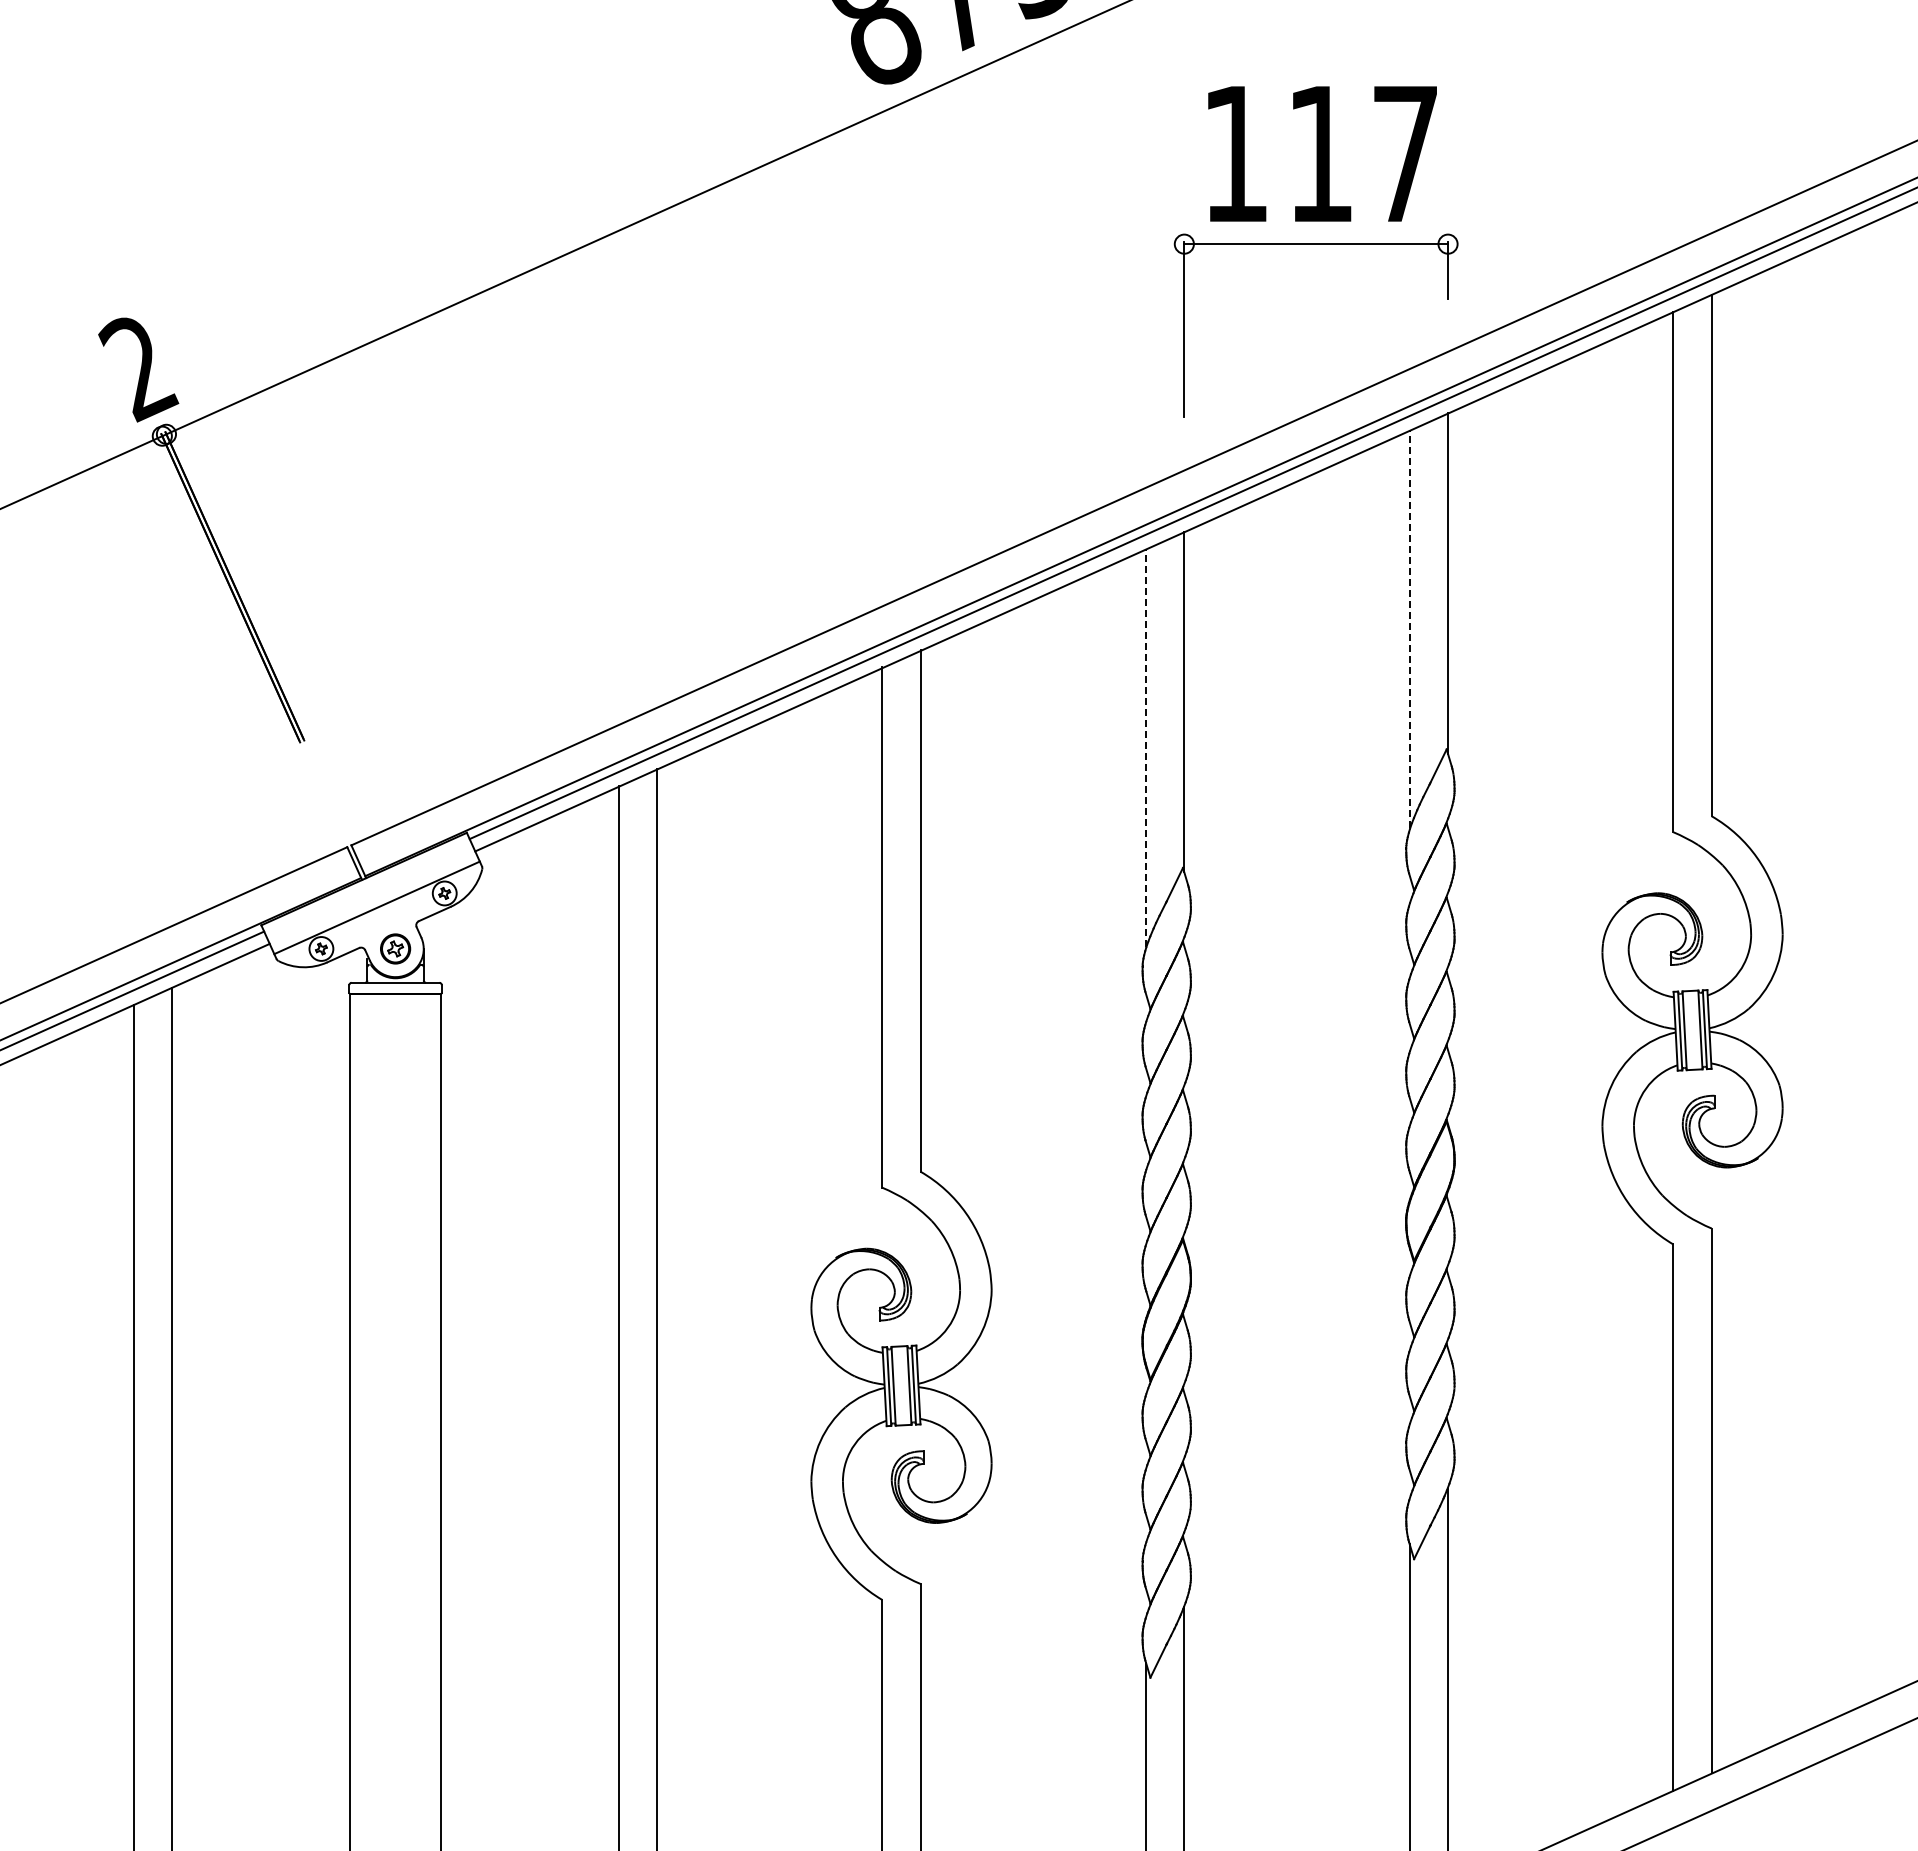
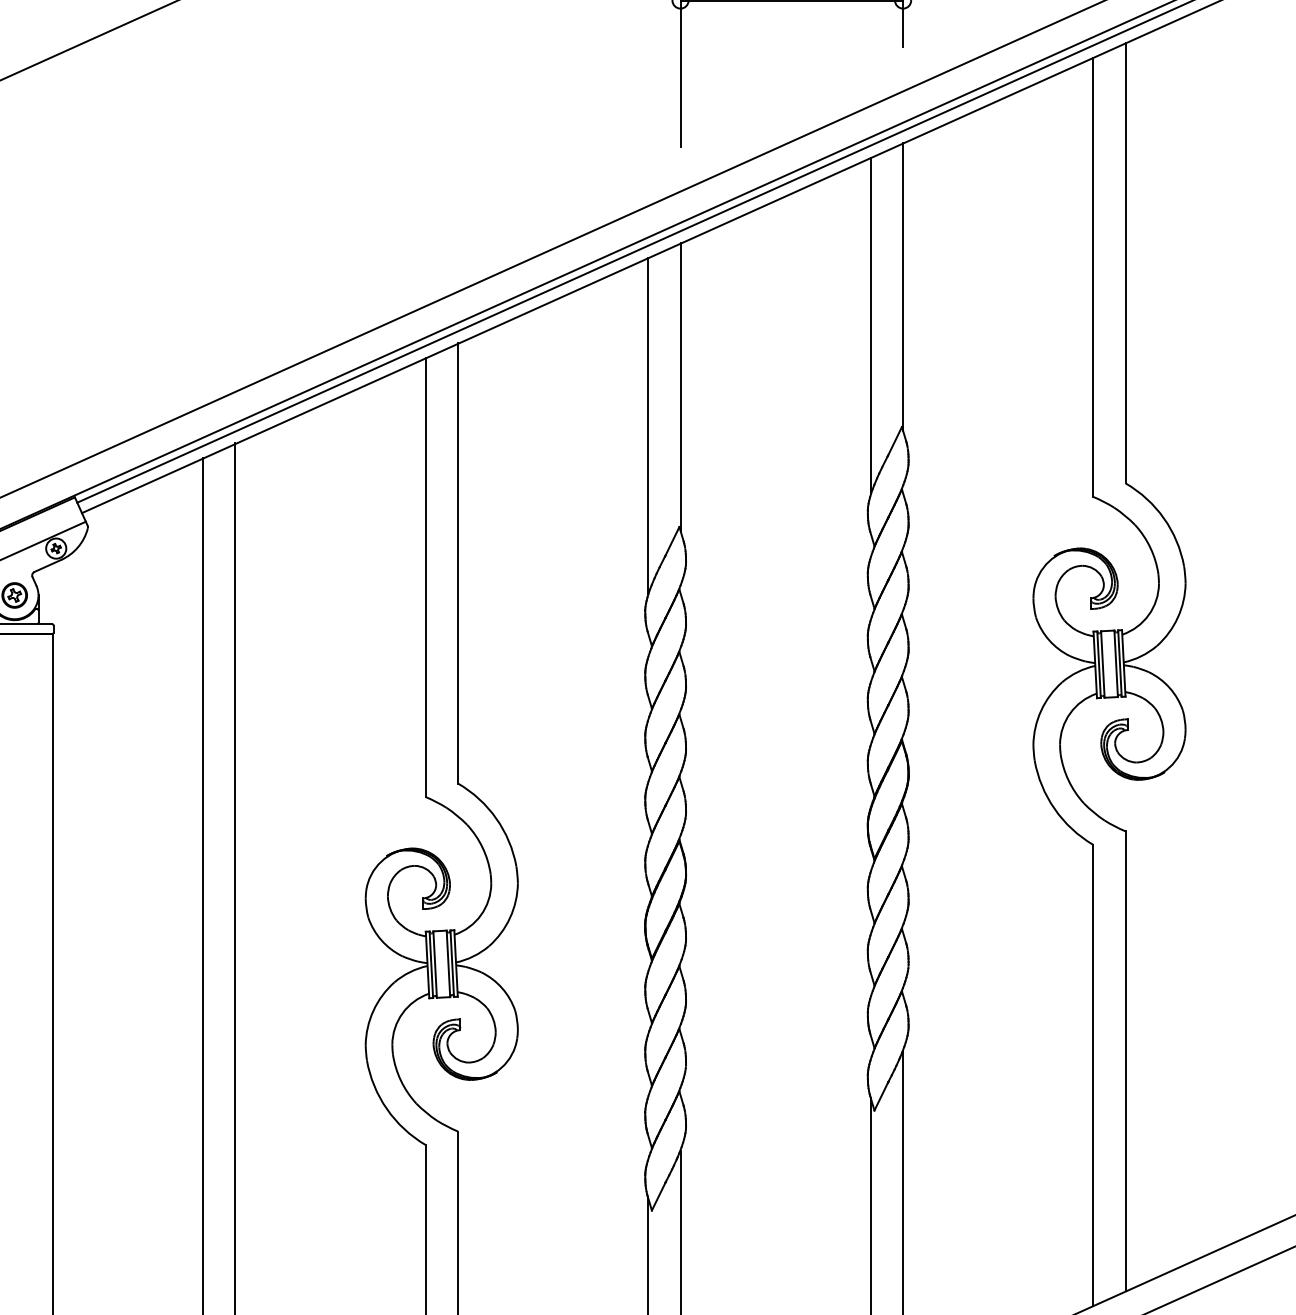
line: (1409, 629) -> (870, 325), dashed -> solid
line: (1146, 747) -> (648, 425), dashed -> solid

